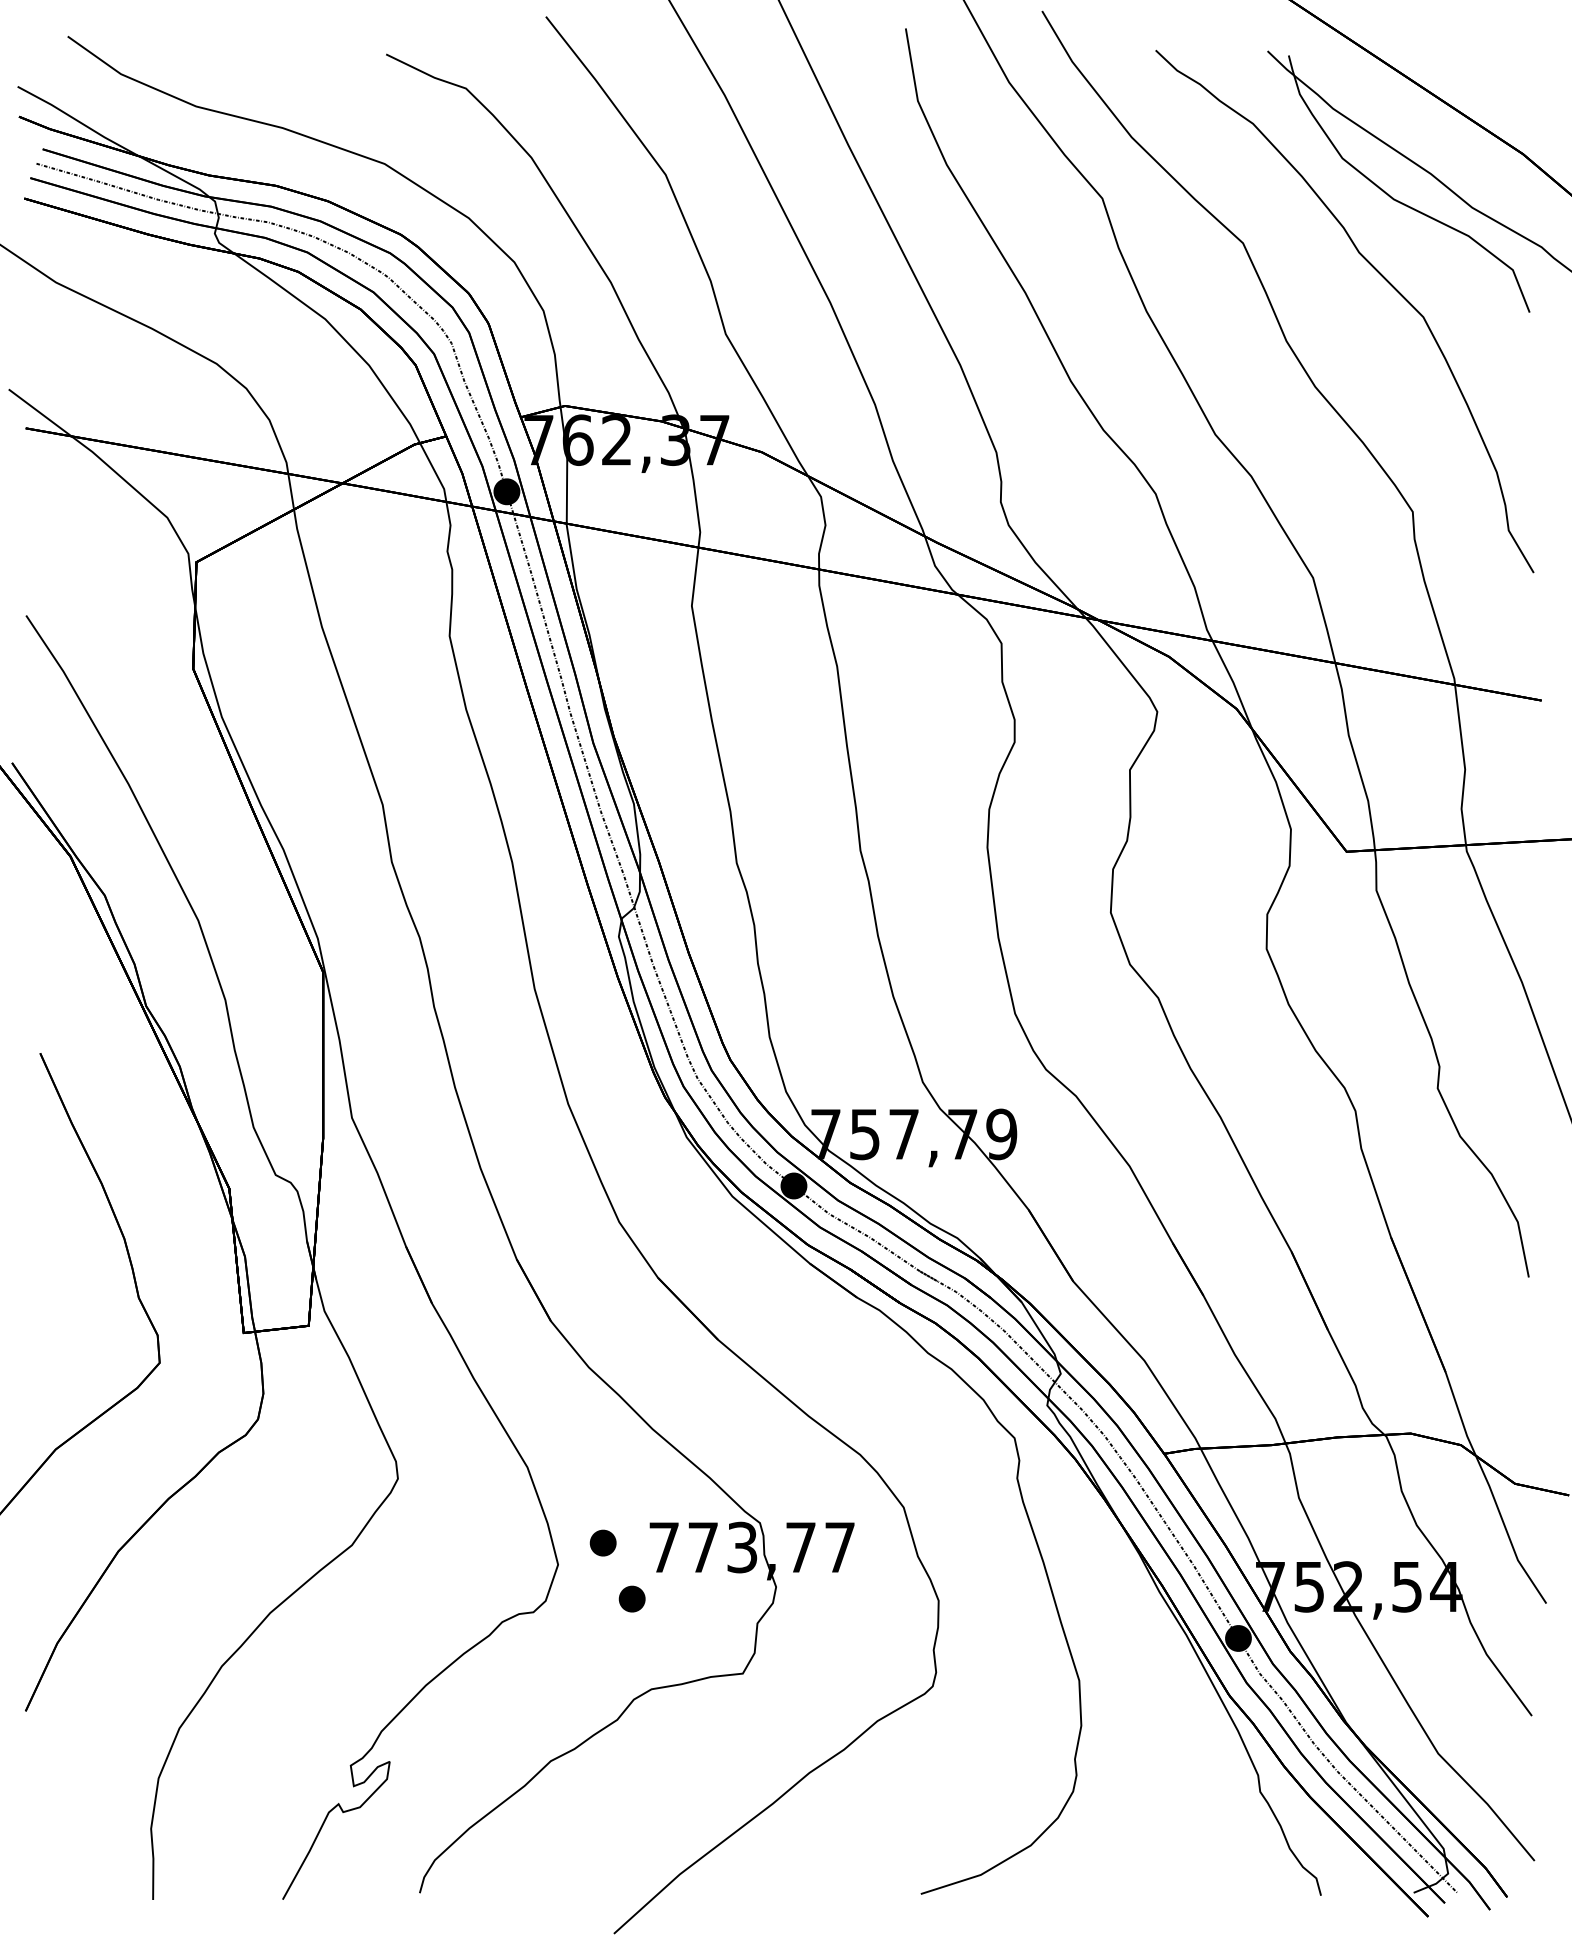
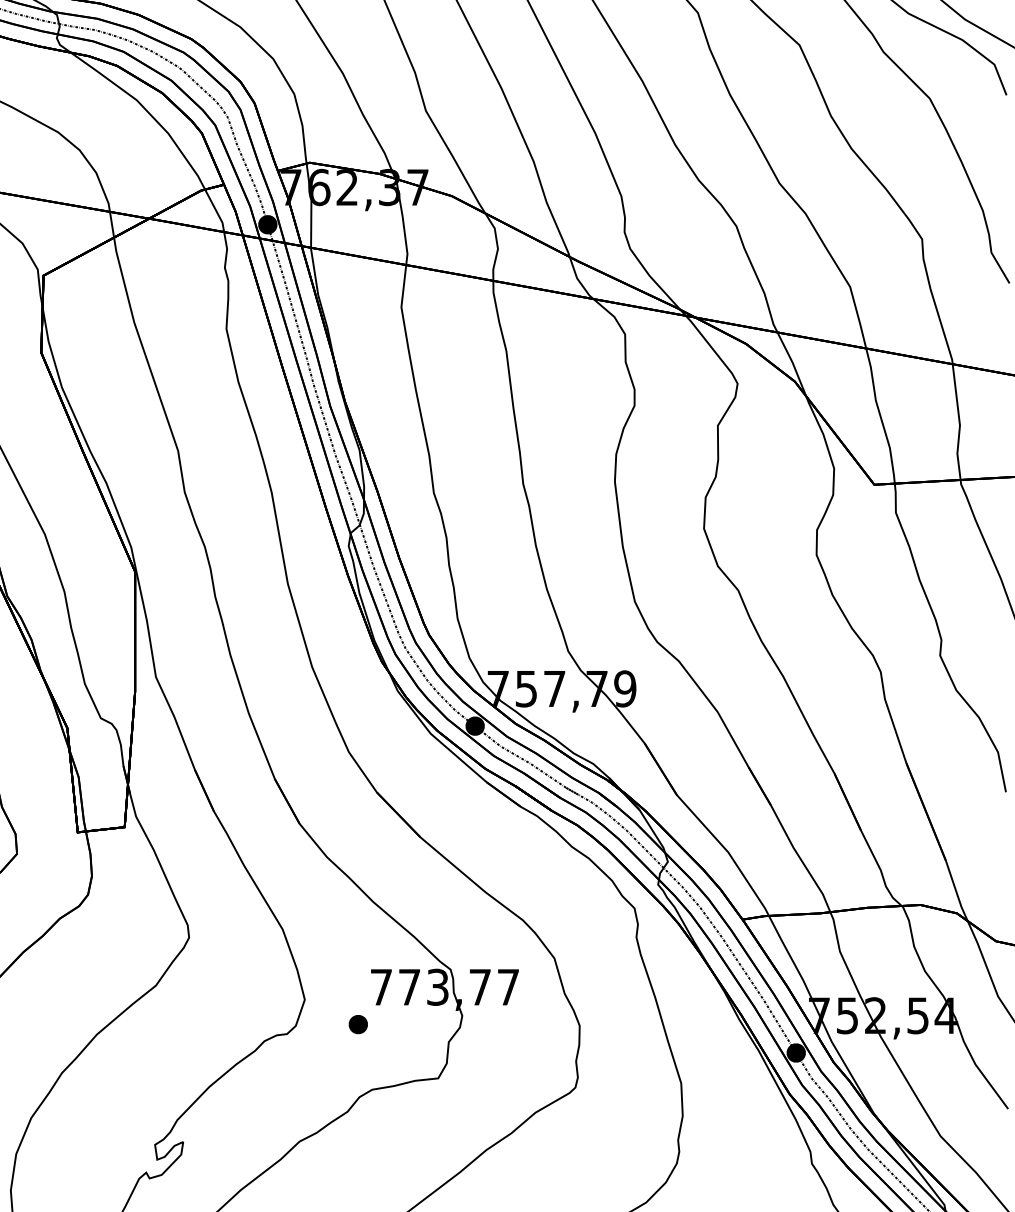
part: (602, 1542) -> (336, 983), removed

